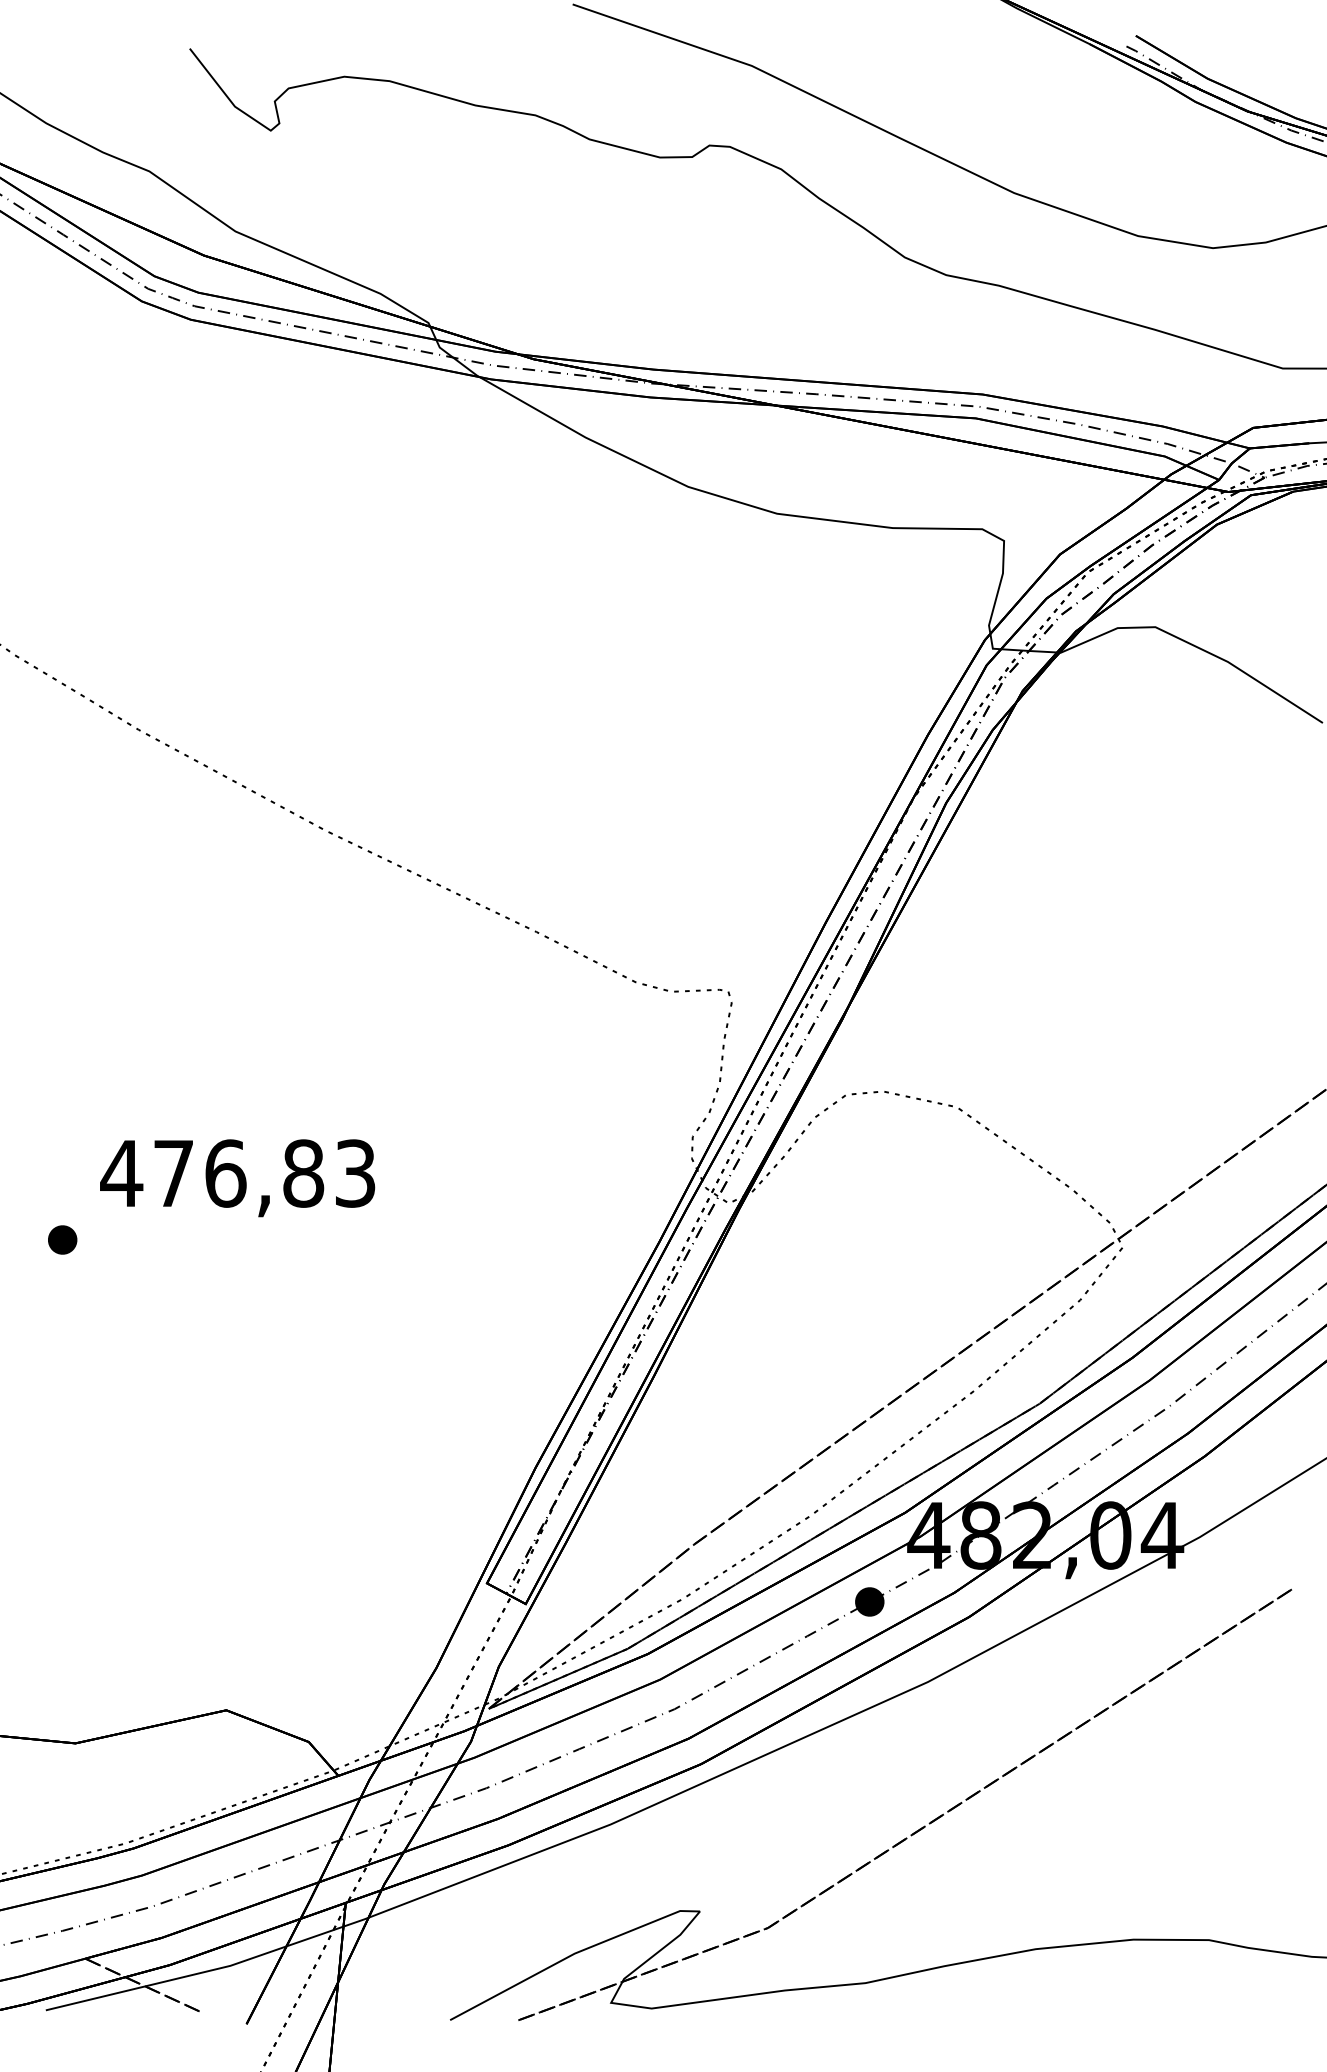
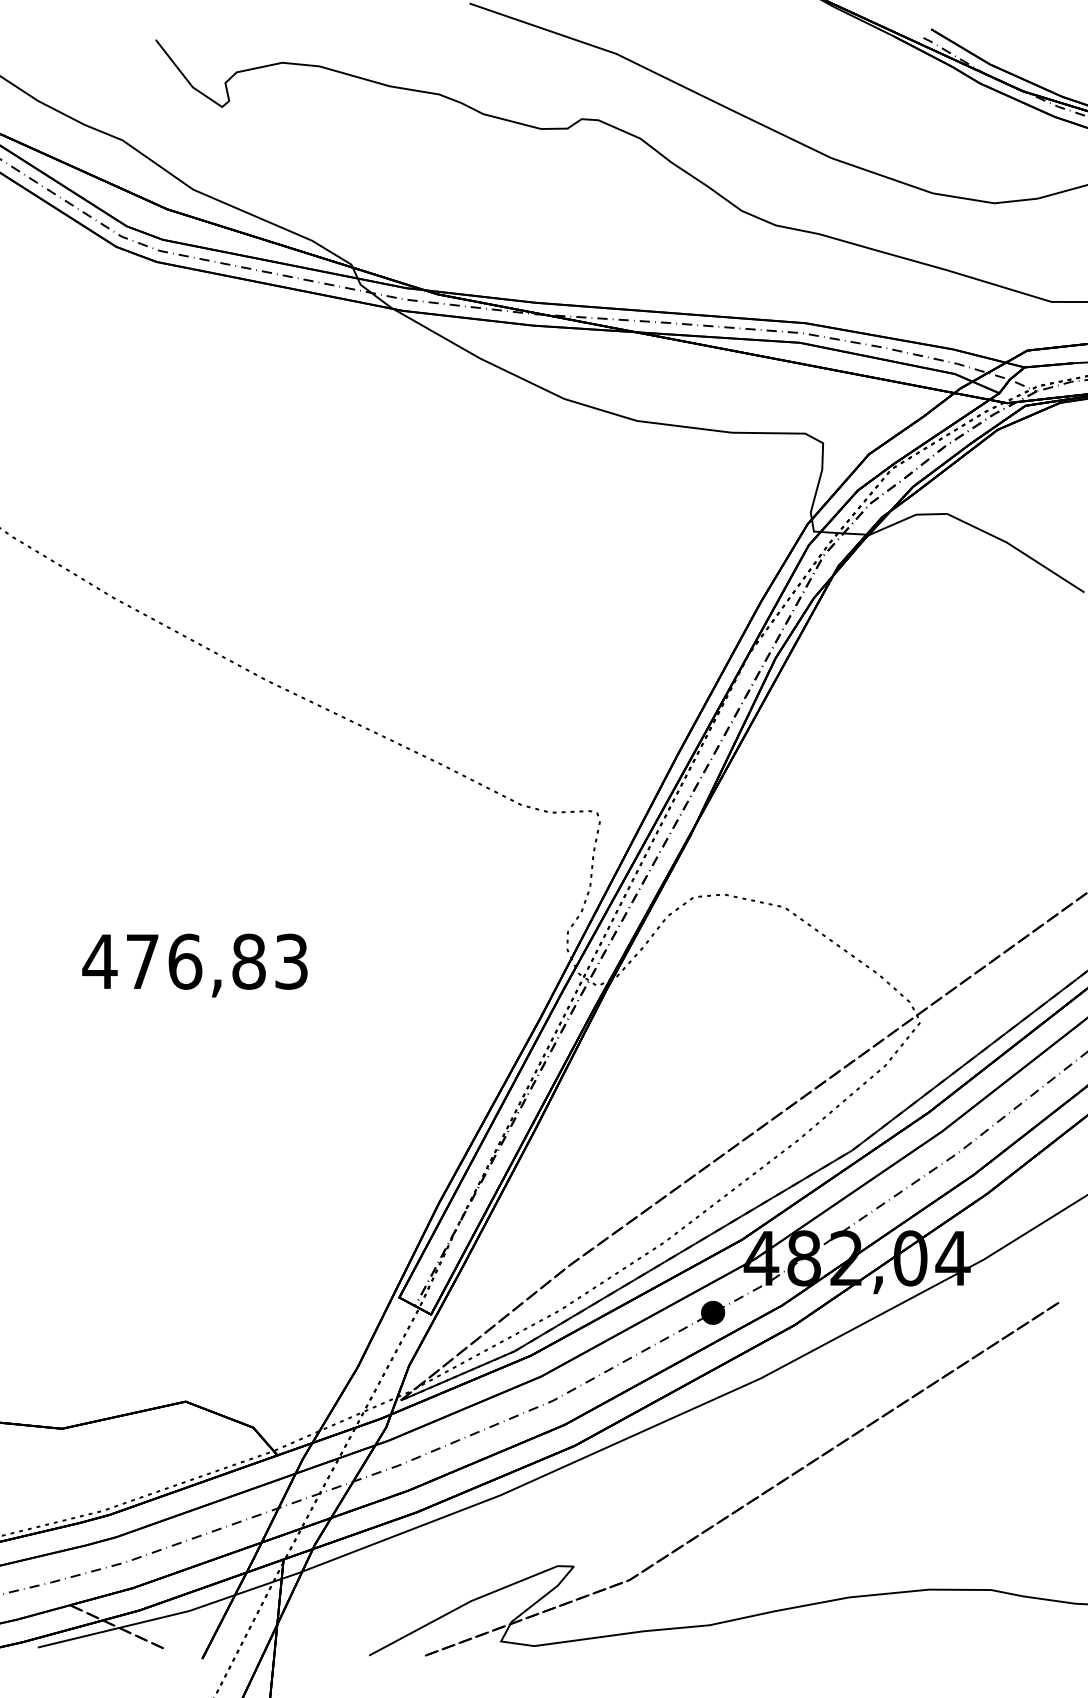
part: (62, 1239) -> (51, 1015), removed

